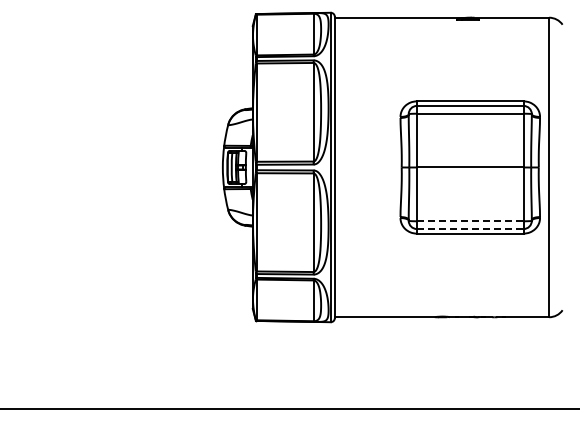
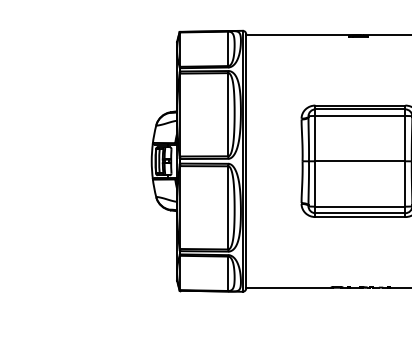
line: (470, 221) -> (360, 206), dashed -> solid
line: (470, 229) -> (360, 213), dashed -> solid

